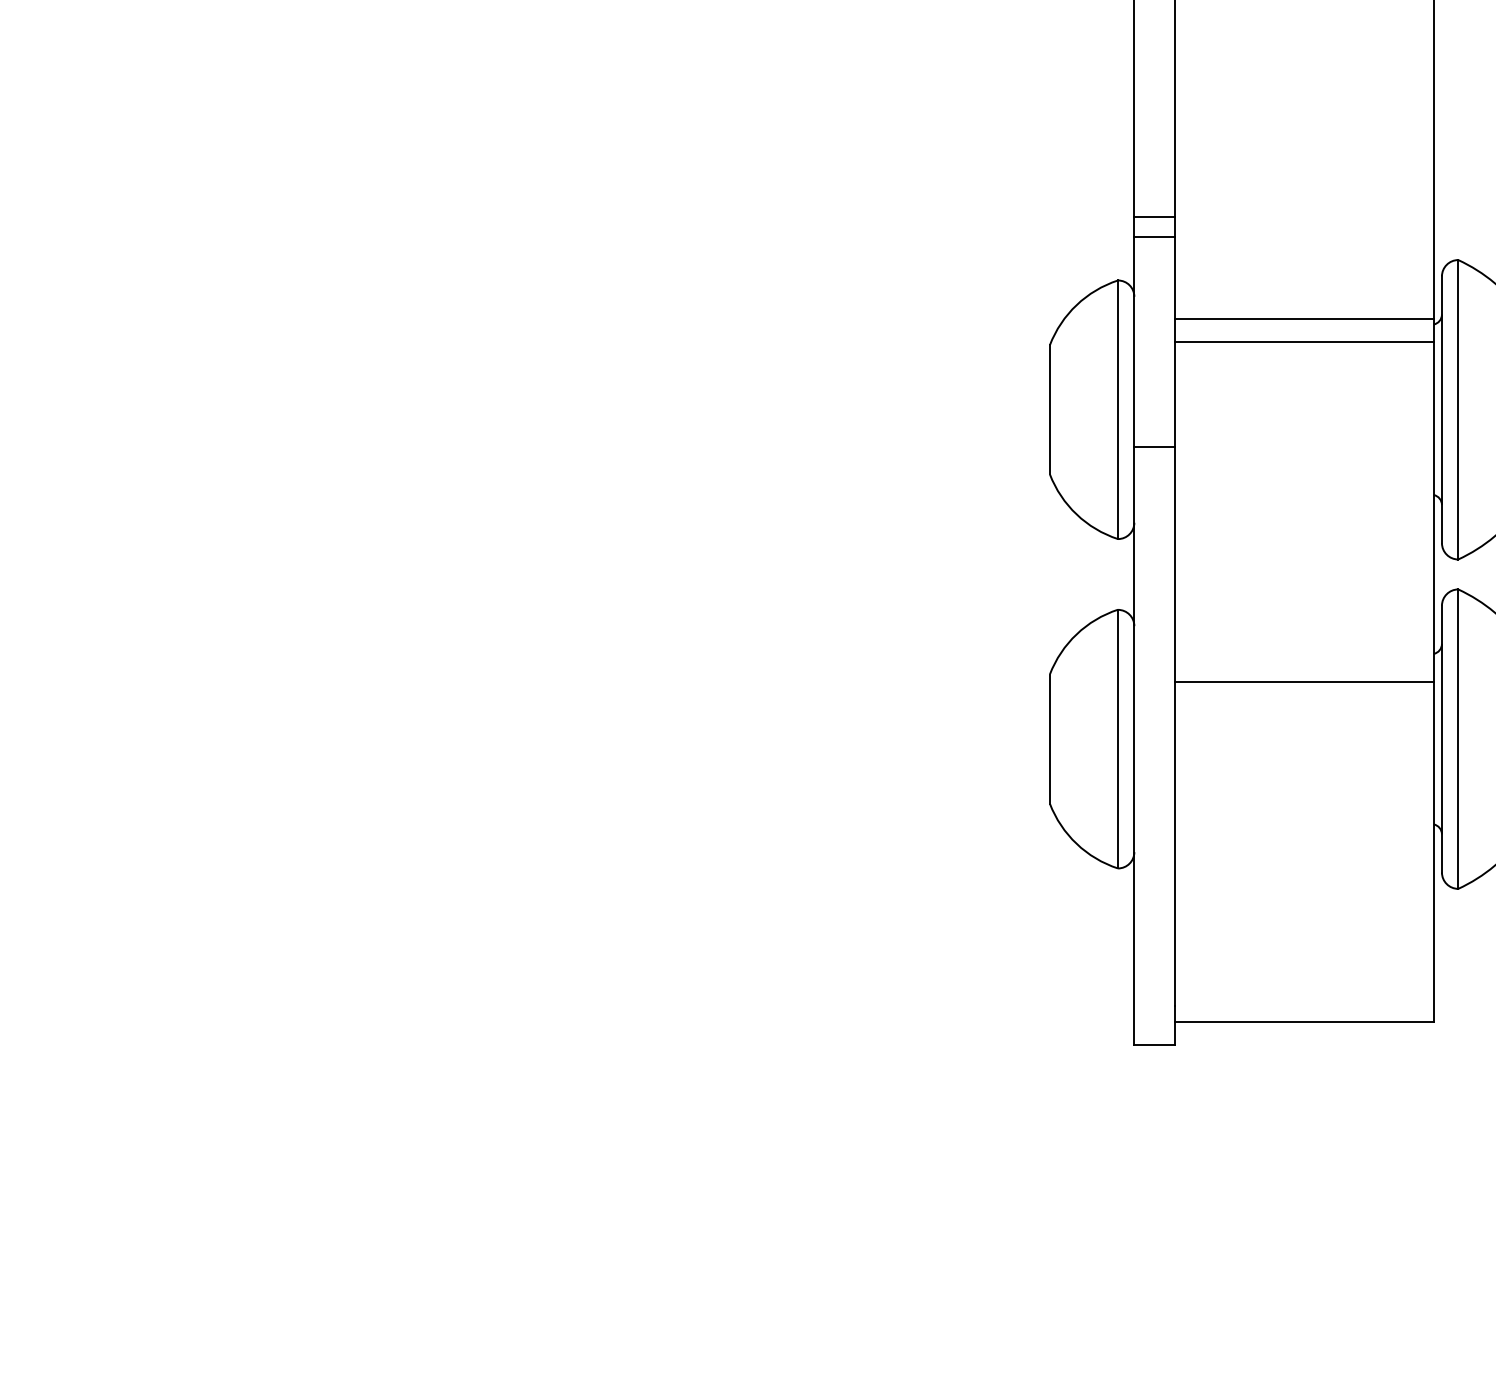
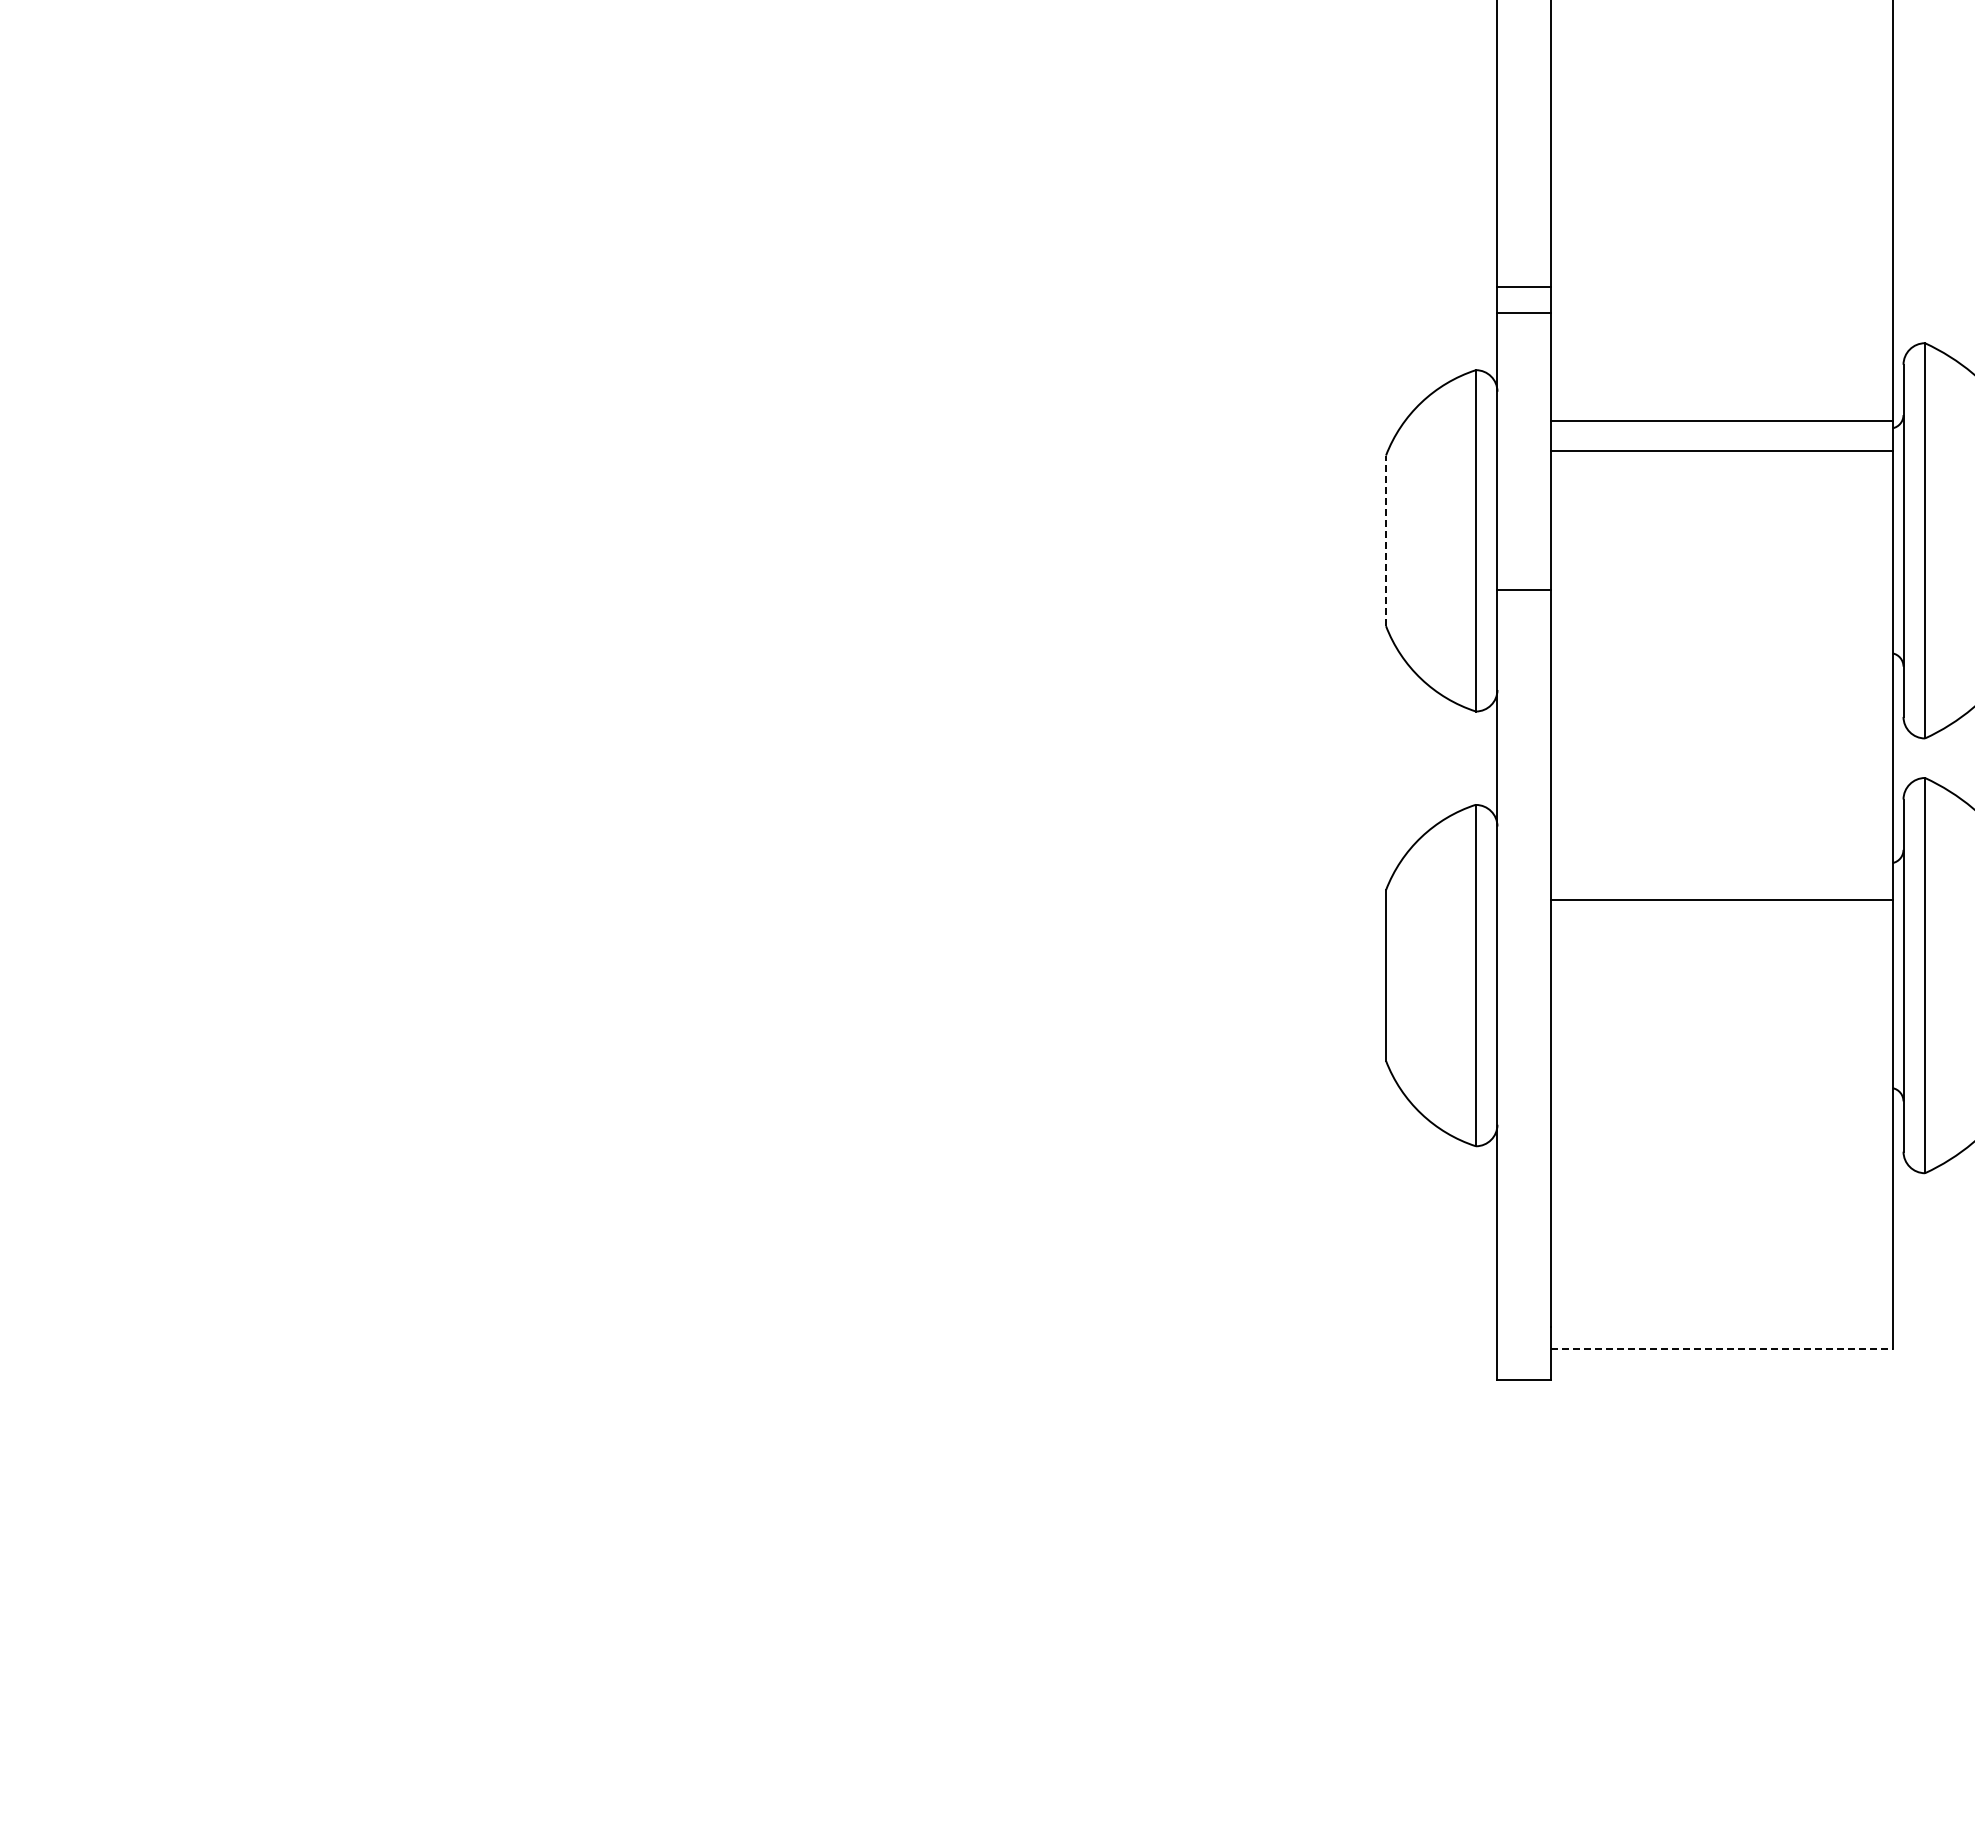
line: (1050, 409) -> (1386, 540), solid -> dashed
line: (1304, 1022) -> (1722, 1349), solid -> dashed

